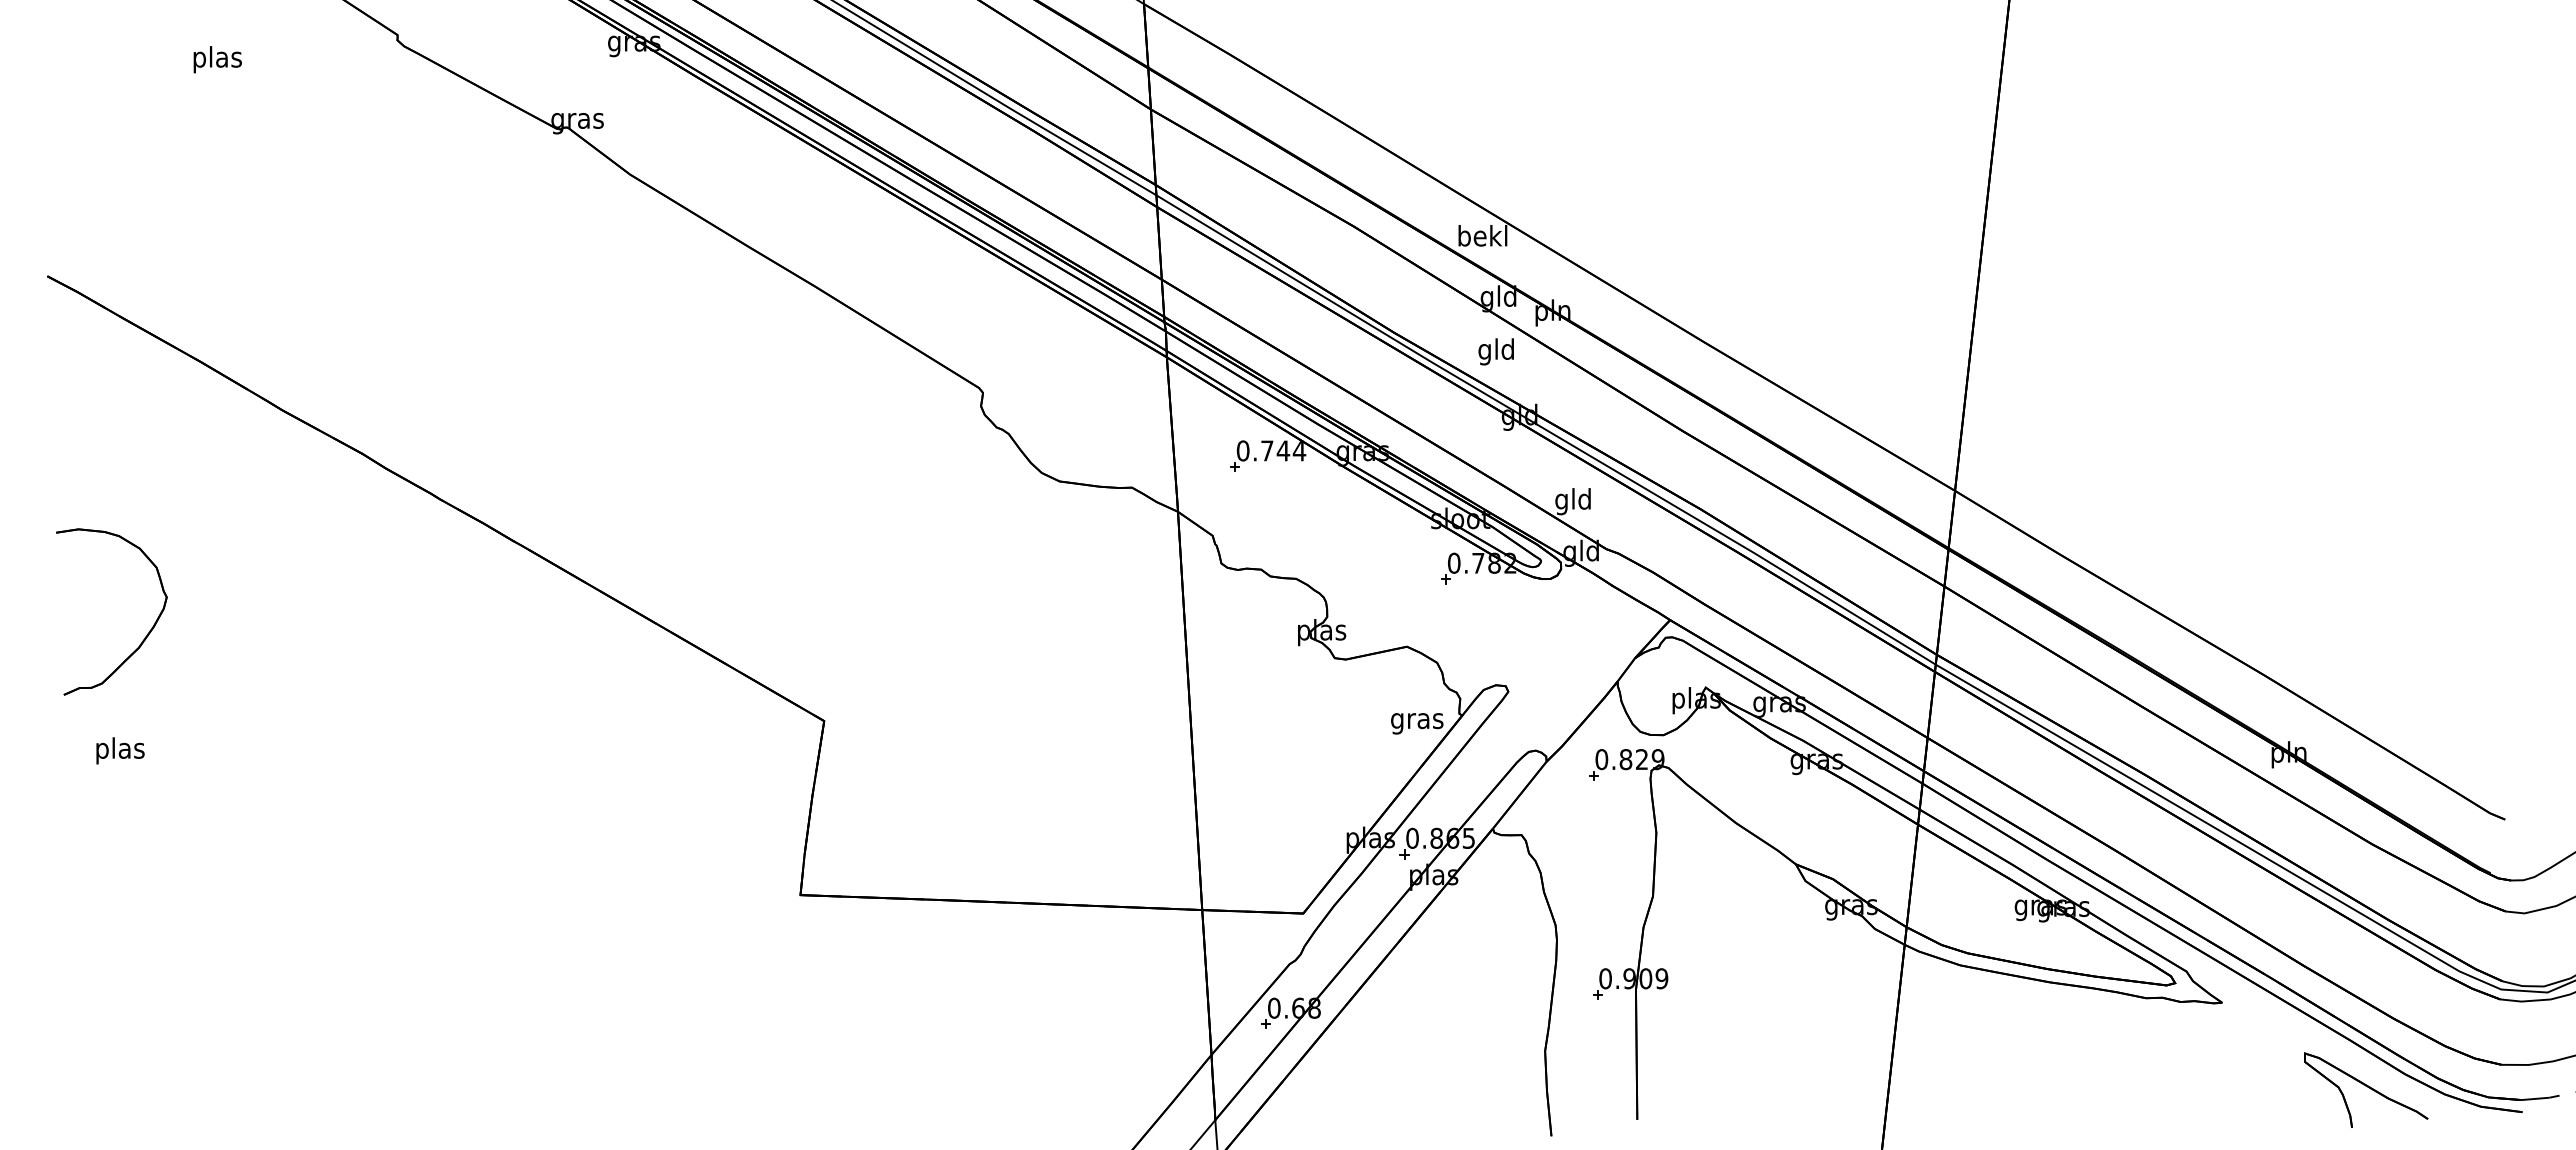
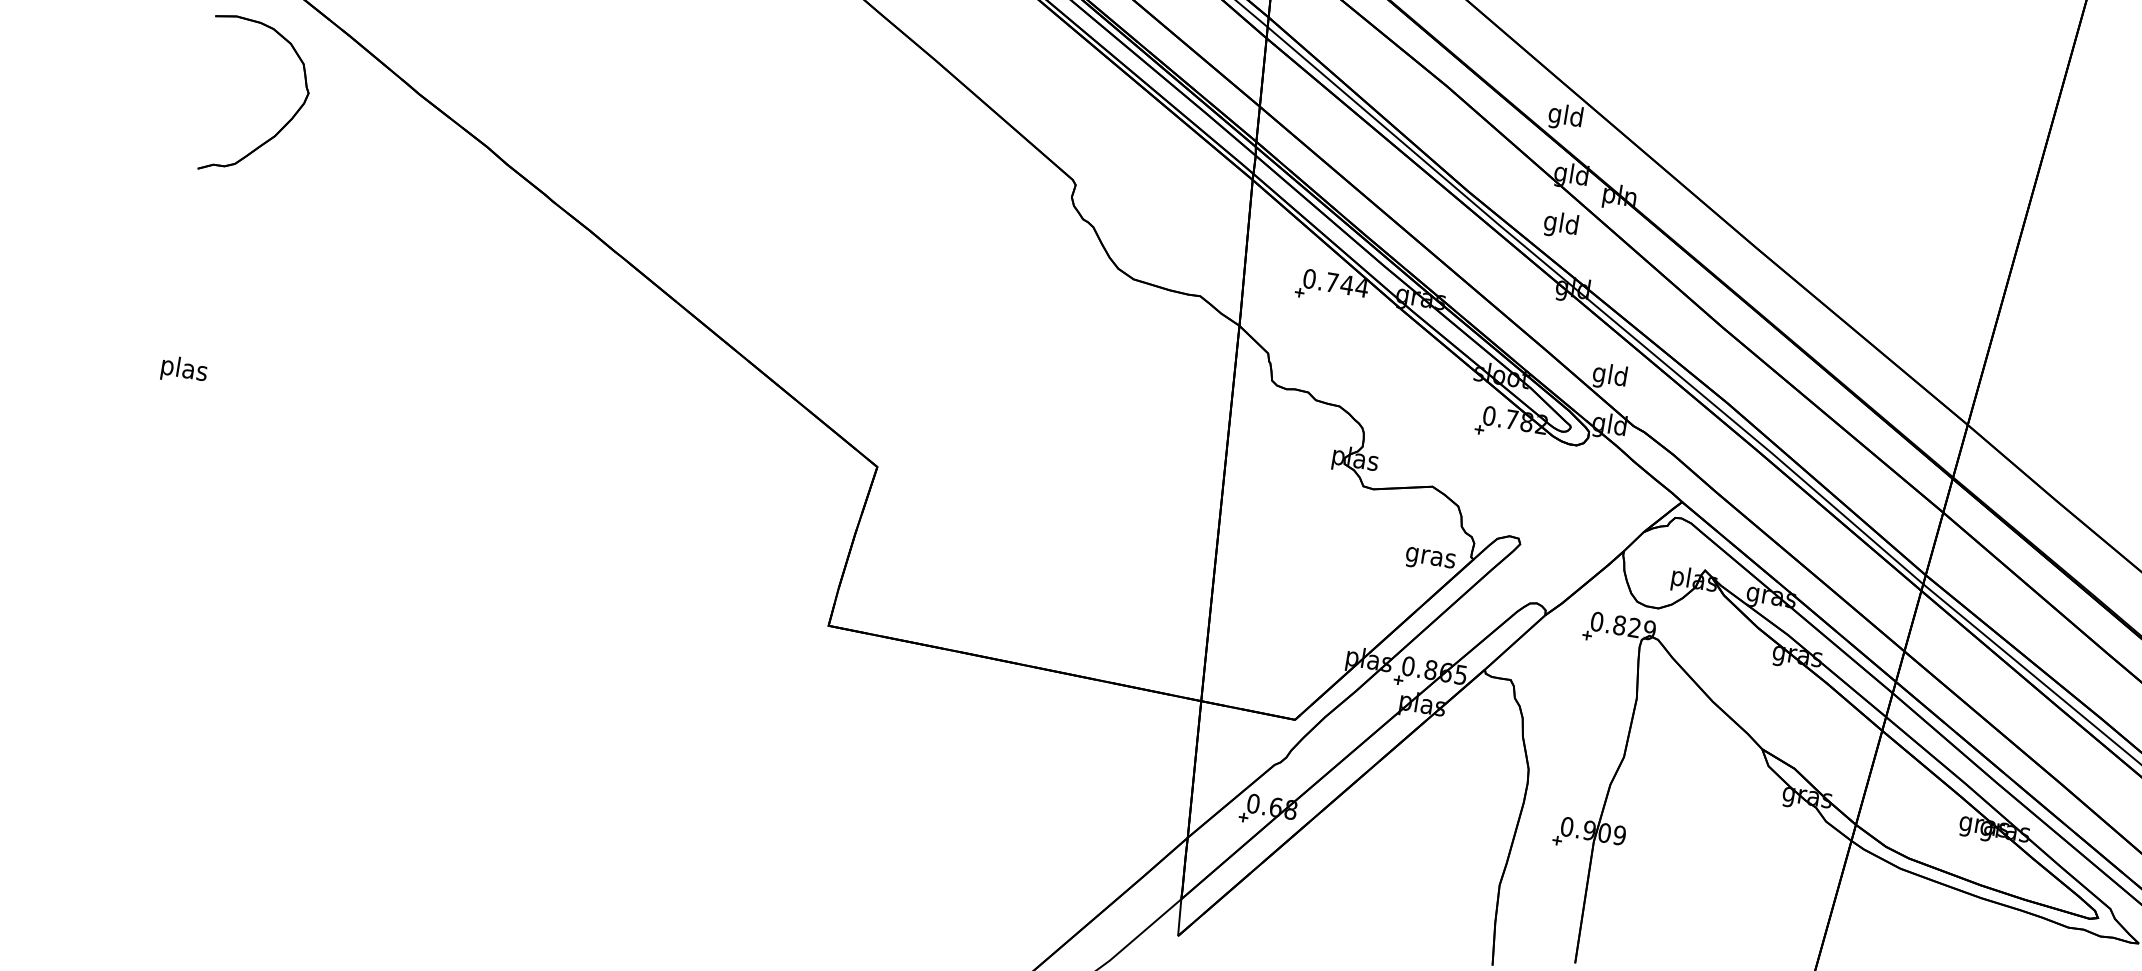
text: (1482, 238) -> (1565, 117), bekl -> gld
part: (144, 637) -> (281, 127), moved
text: (120, 750) -> (184, 370), moved

